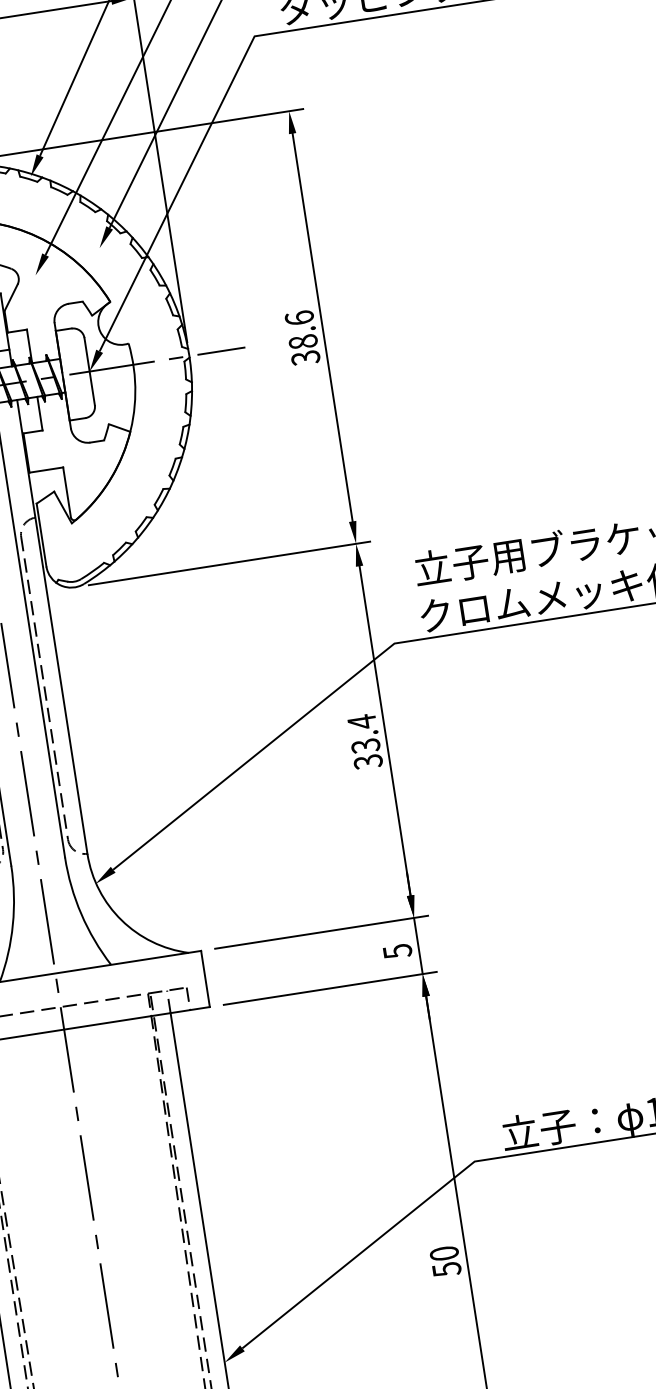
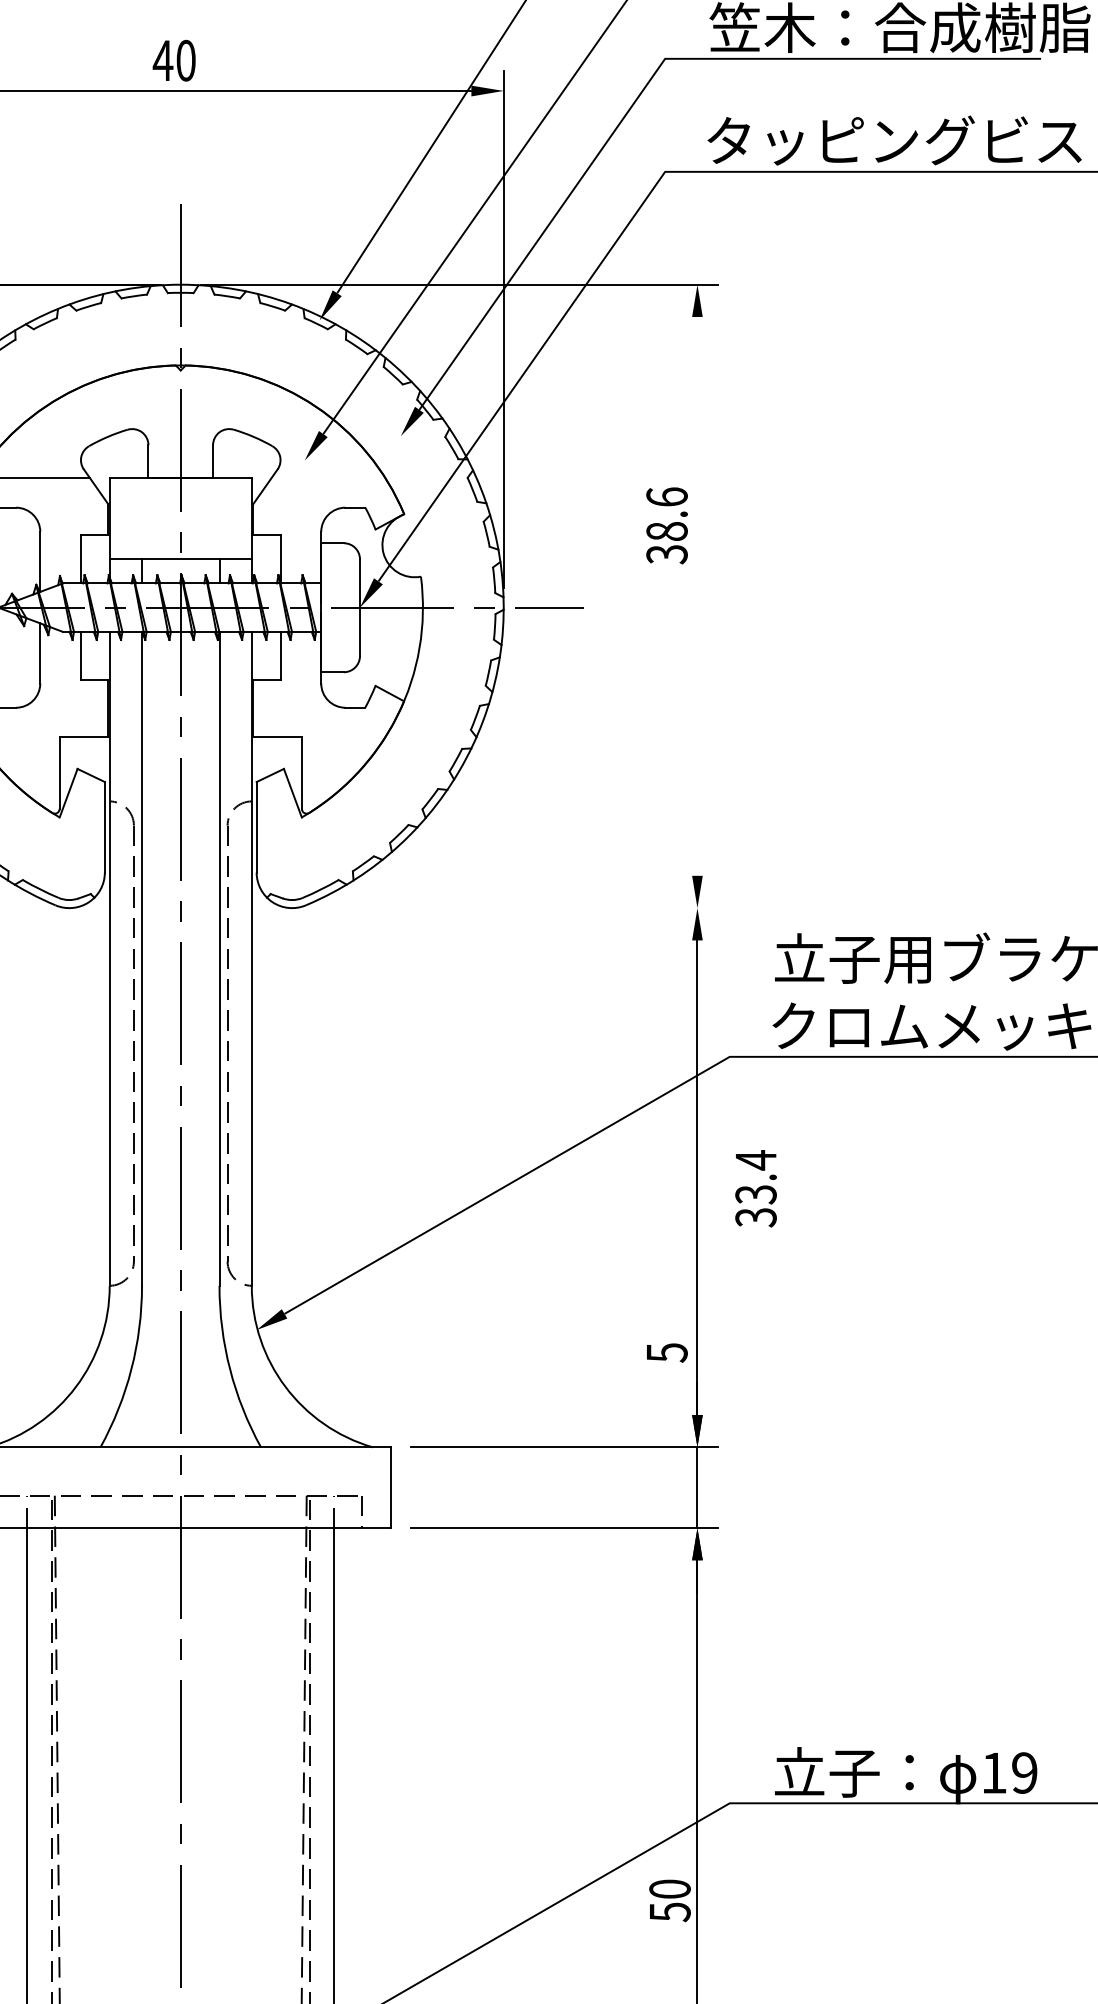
line: (322, 327) -> (697, 596), removed
text: (302, 337) -> (666, 525), moved
line: (229, 563) -> (514, 908), removed
text: (364, 741) -> (755, 1188), moved
text: (397, 951) -> (667, 1352), moved
text: (445, 1261) -> (669, 1900), moved

